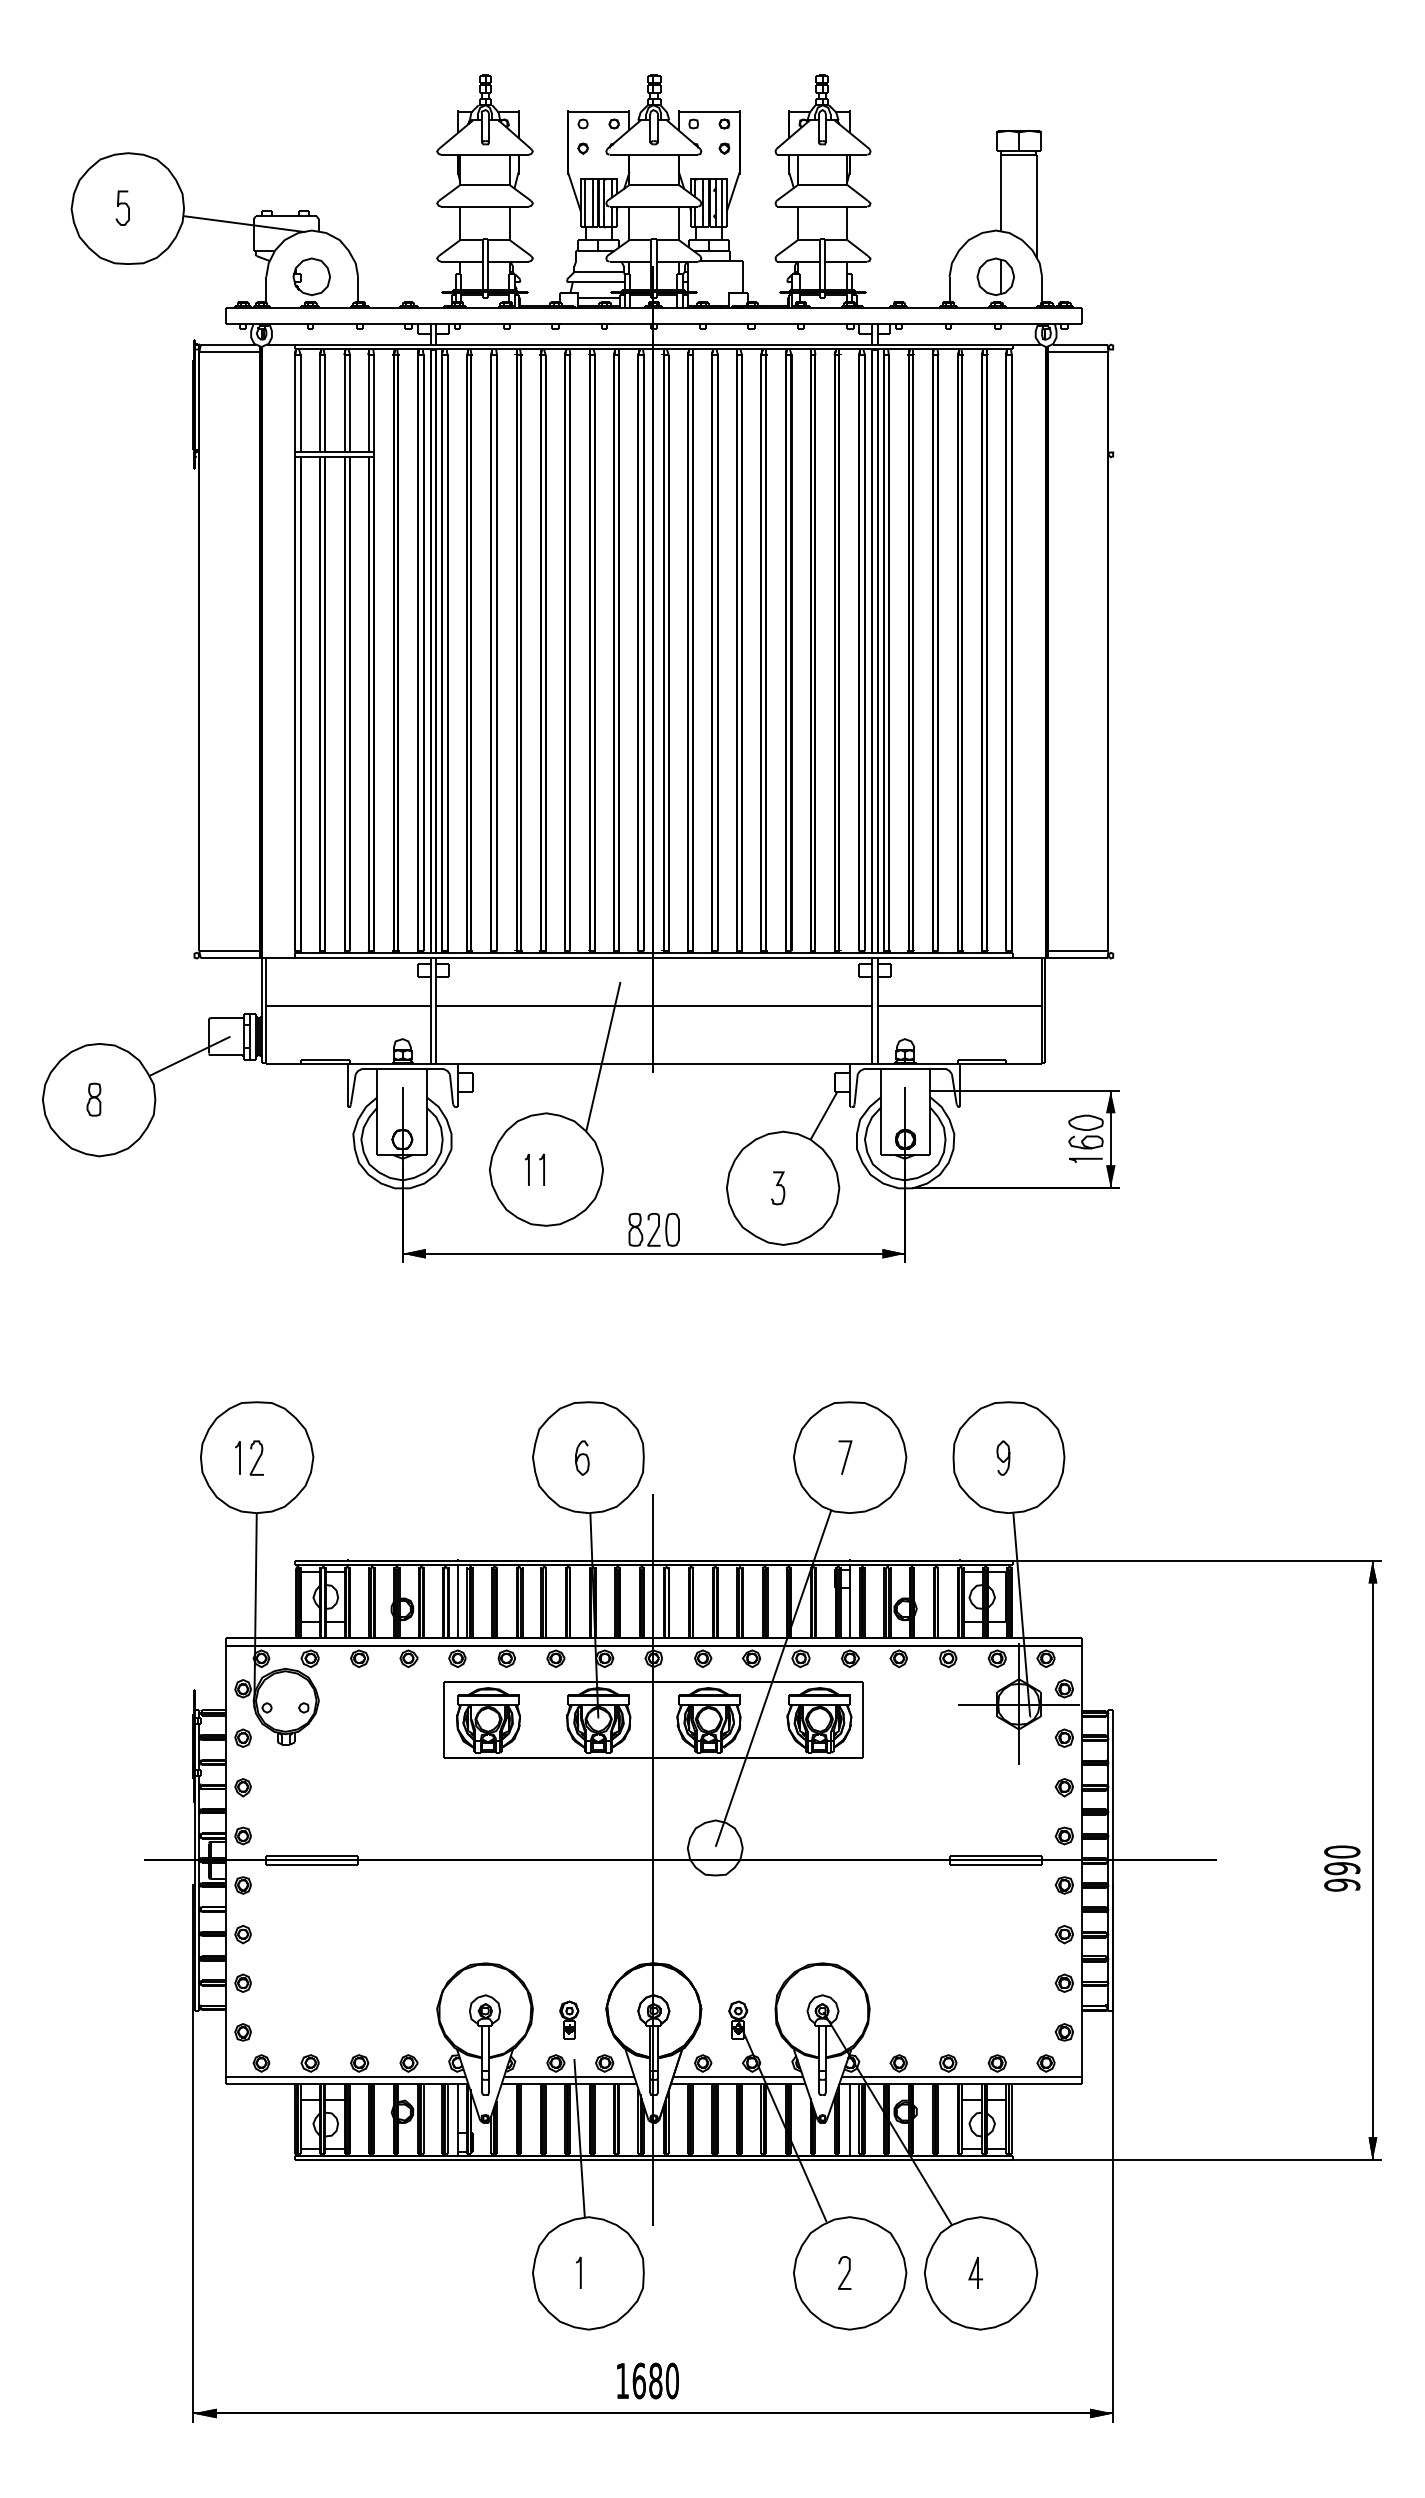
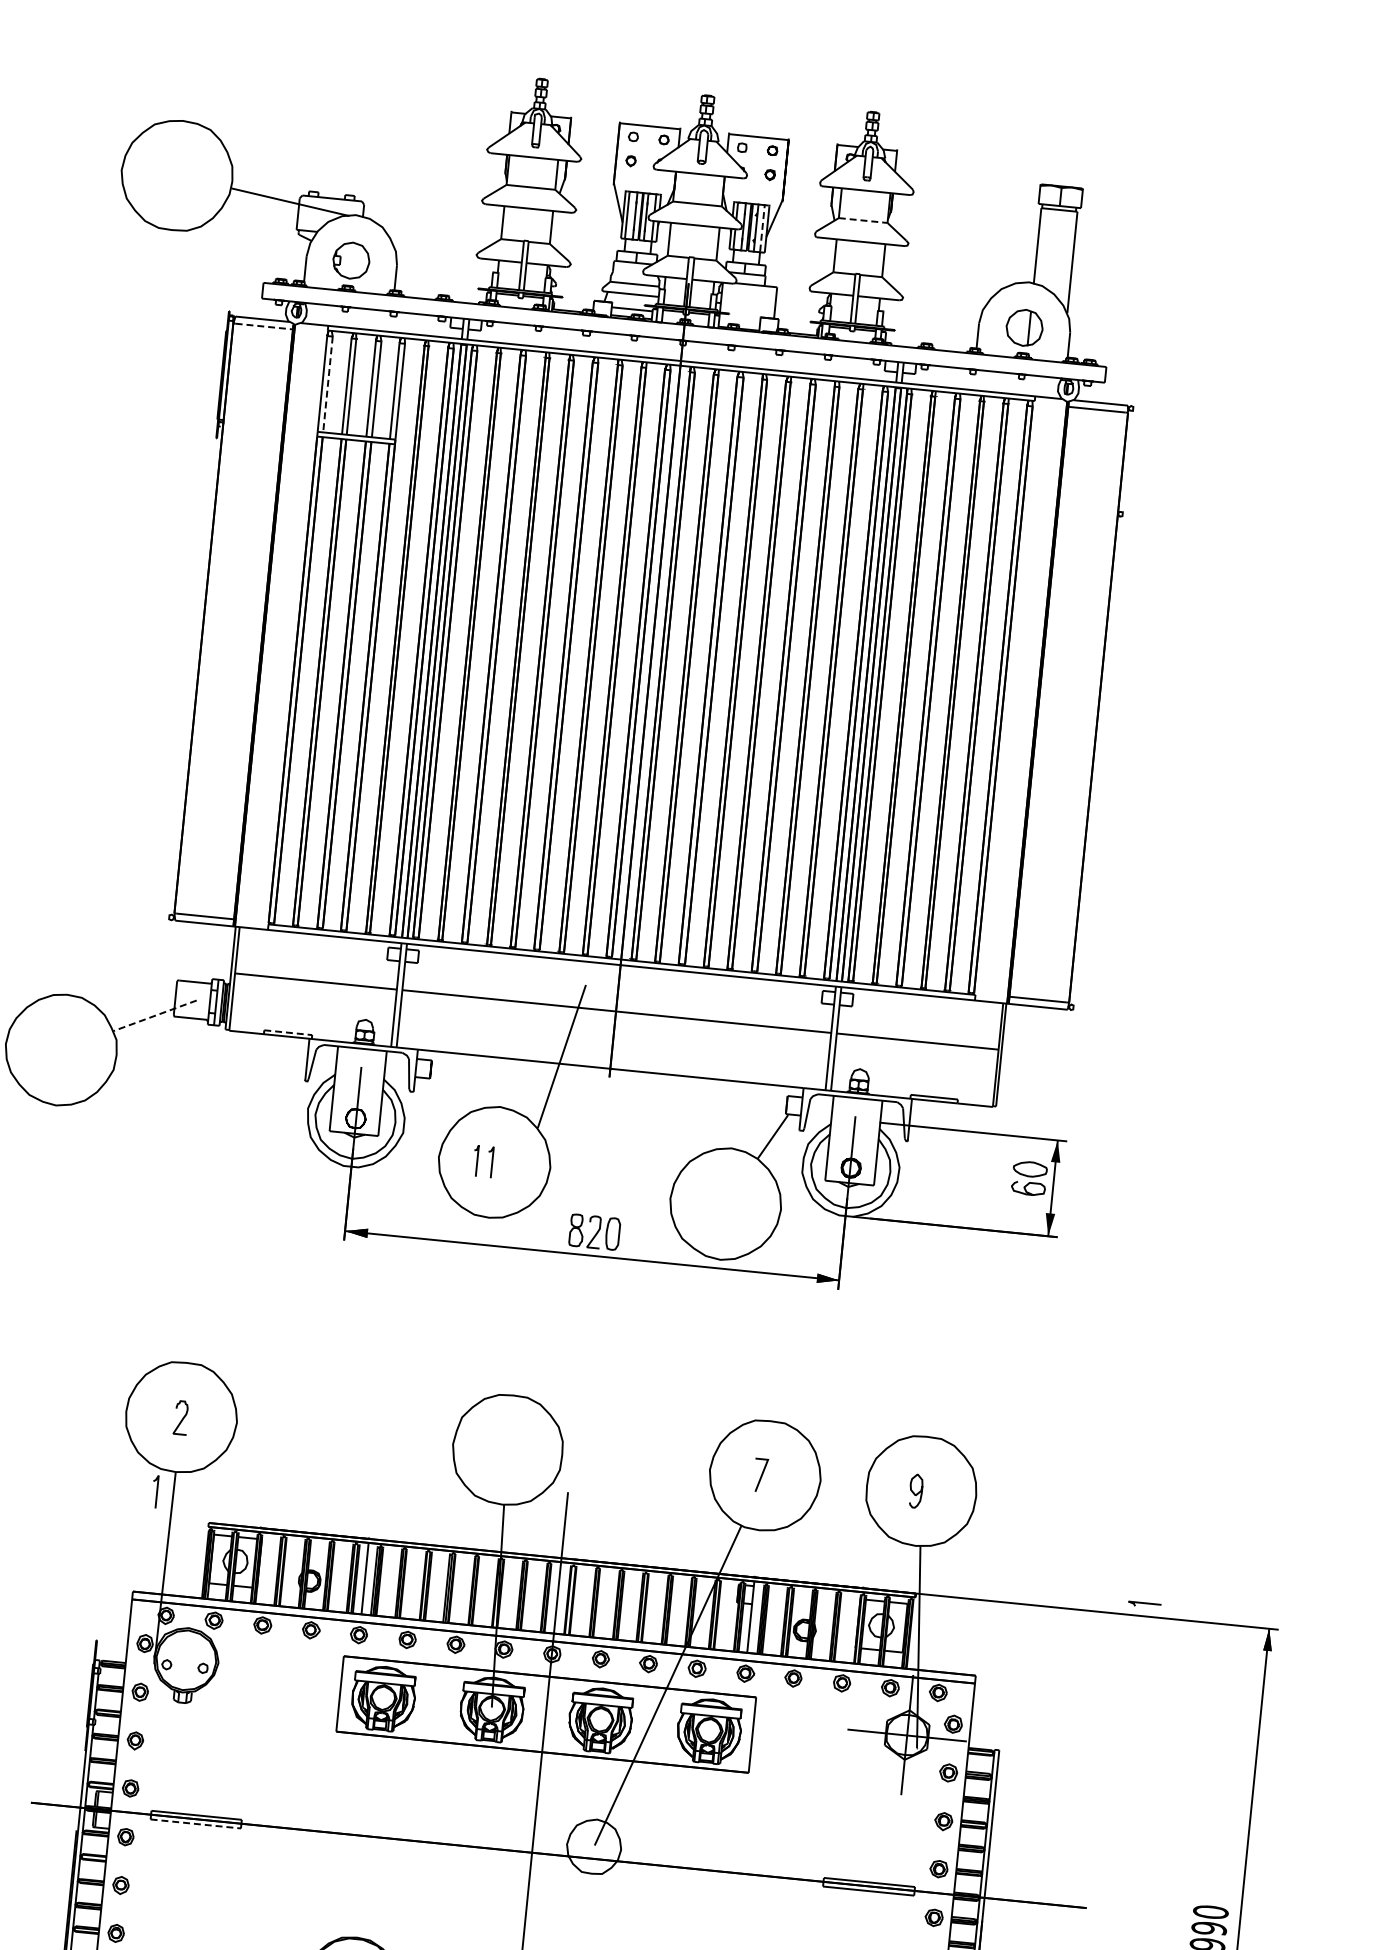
line: (822, 185) -> (863, 220), solid -> dashed
line: (722, 202) -> (762, 227), solid -> dashed
curve: (122, 204) -> (172, 170), removed
line: (231, 351) -> (265, 326), solid -> dashed
line: (300, 403) -> (327, 384), solid -> dashed
line: (190, 1056) -> (155, 1016), solid -> dashed
line: (326, 1059) -> (289, 1032), solid -> dashed
part: (93, 1099) -> (55, 1048), removed
line: (1085, 1159) -> (1144, 1603), moved
curve: (780, 1186) -> (723, 1202), removed
curve: (582, 1455) -> (502, 1447), removed
line: (239, 1457) -> (156, 1491), moved
line: (312, 1865) -> (196, 1824), solid -> dashed

